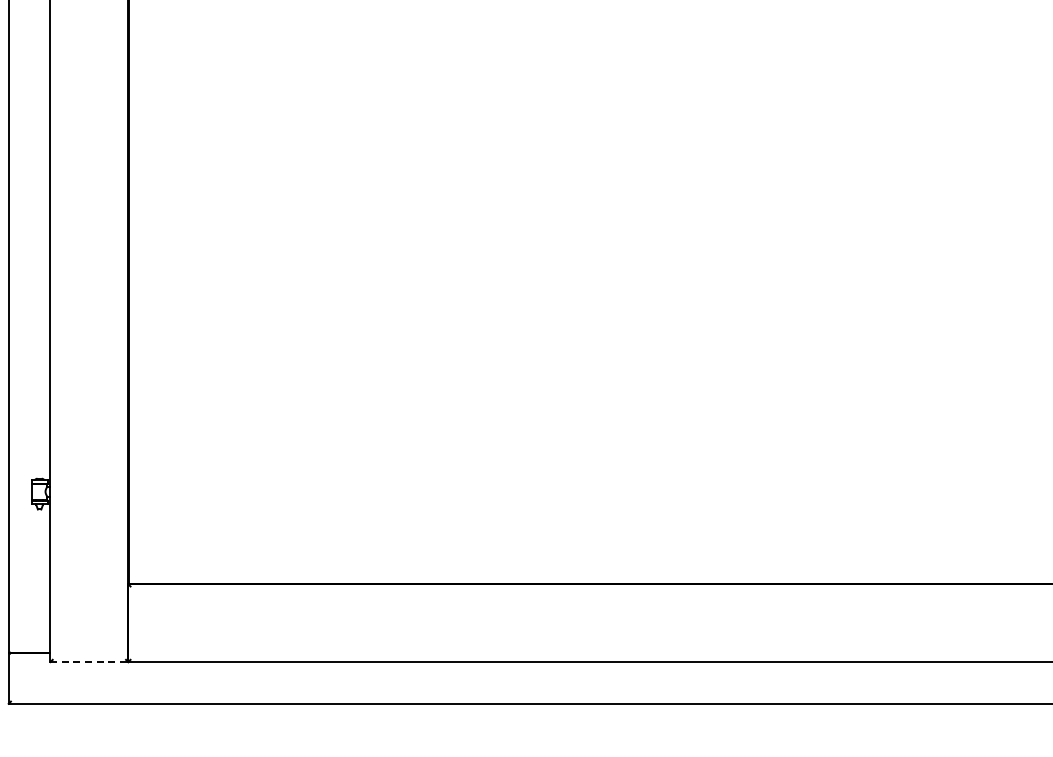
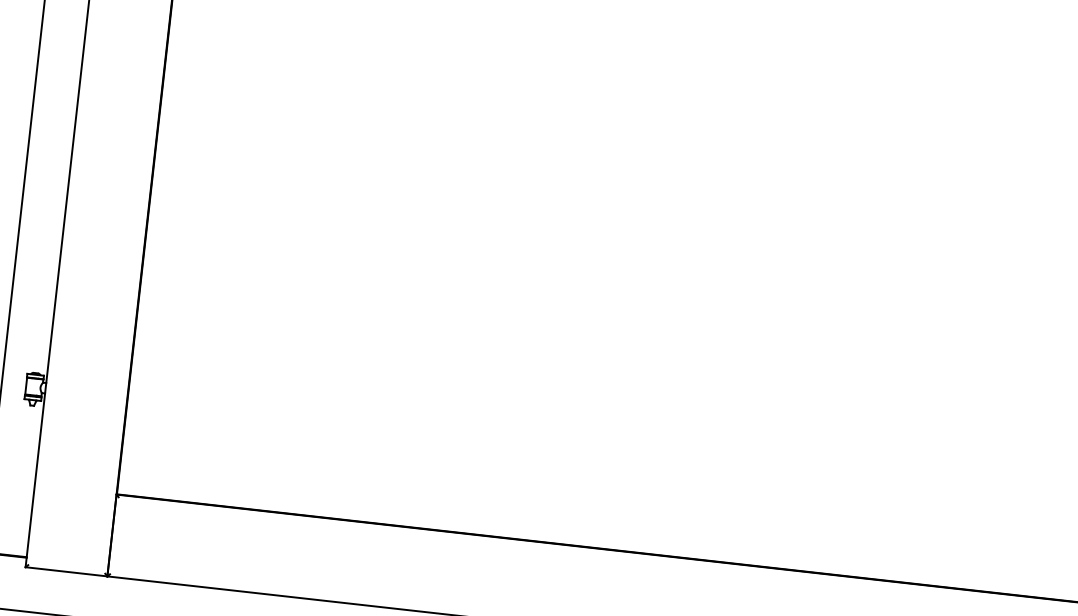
line: (89, 662) -> (66, 572), dashed -> solid

